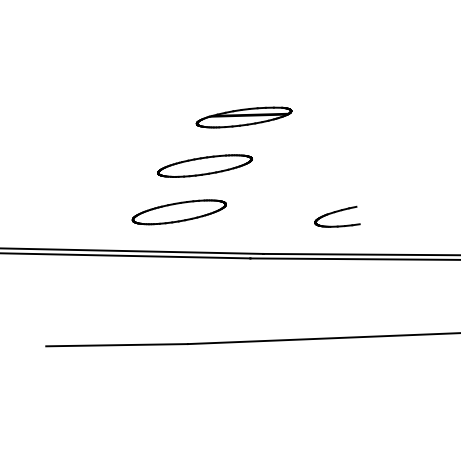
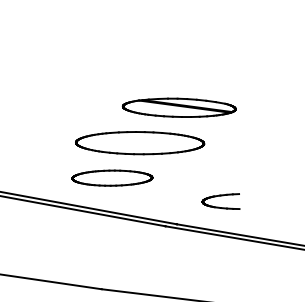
part: (243, 117) -> (178, 107), size x1.4
part: (204, 165) -> (139, 142), size x1.6
part: (337, 216) -> (222, 199), moved

